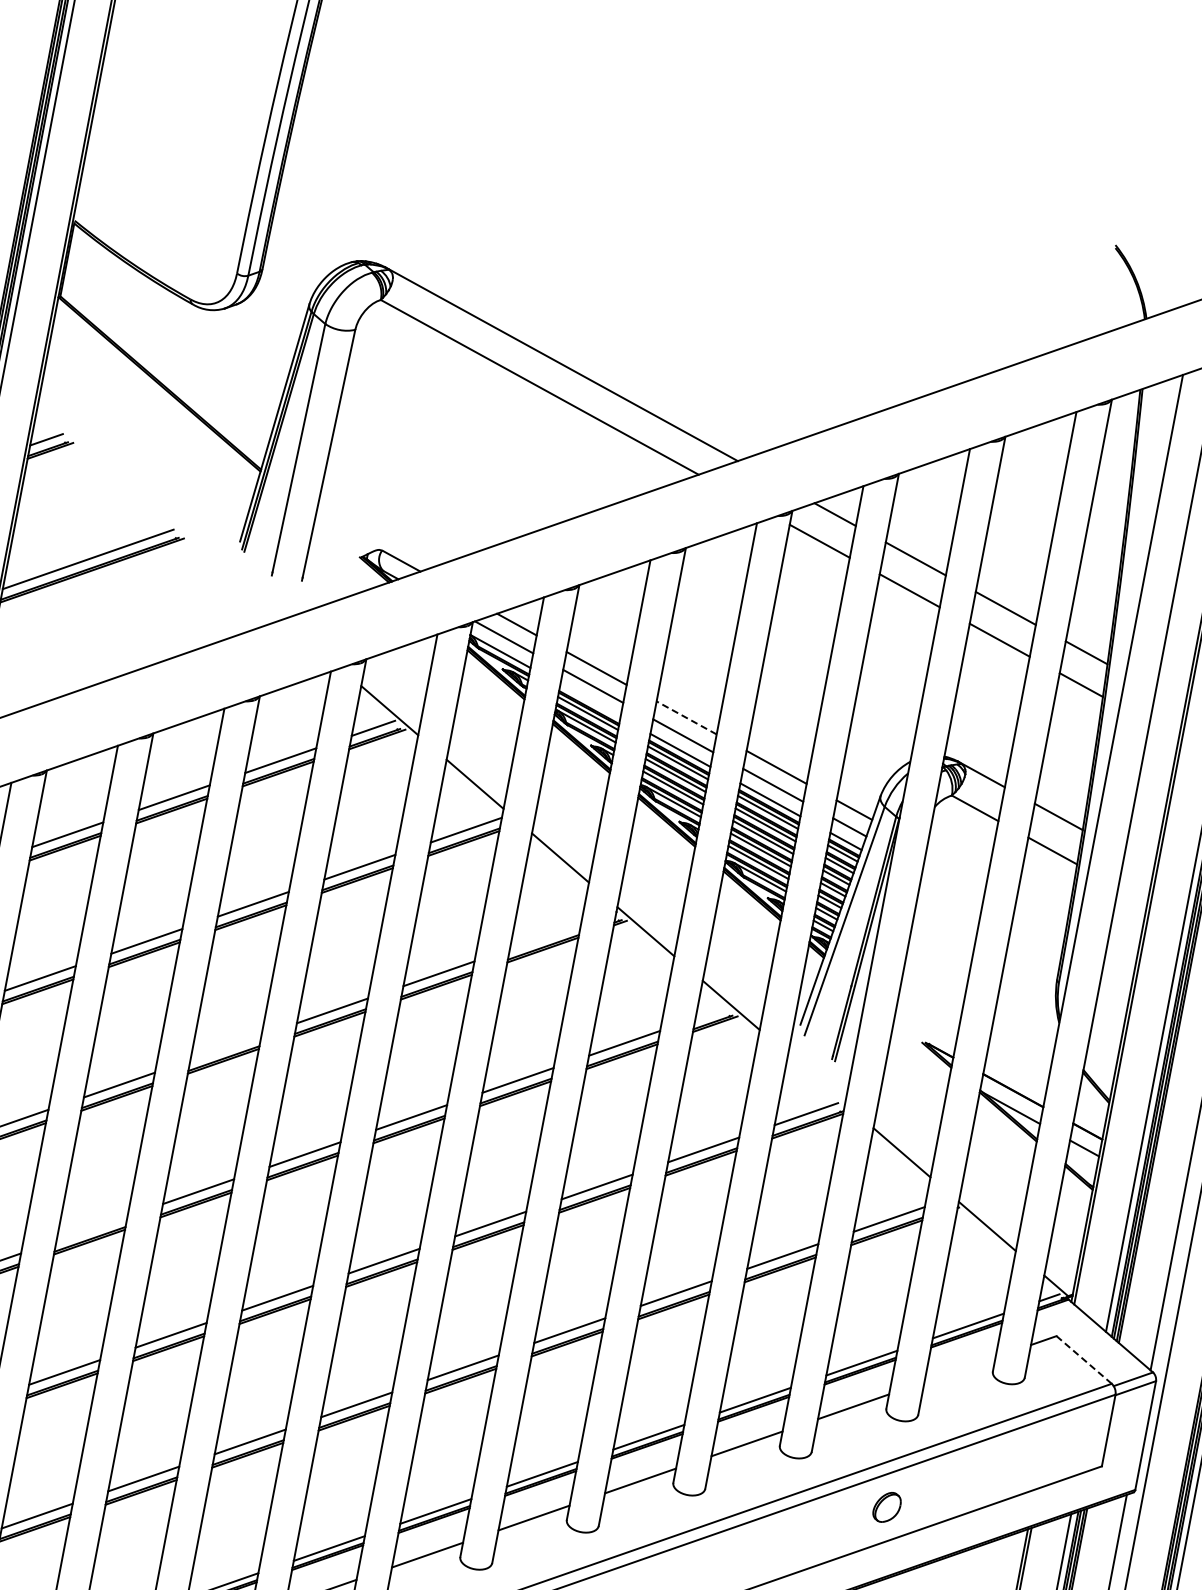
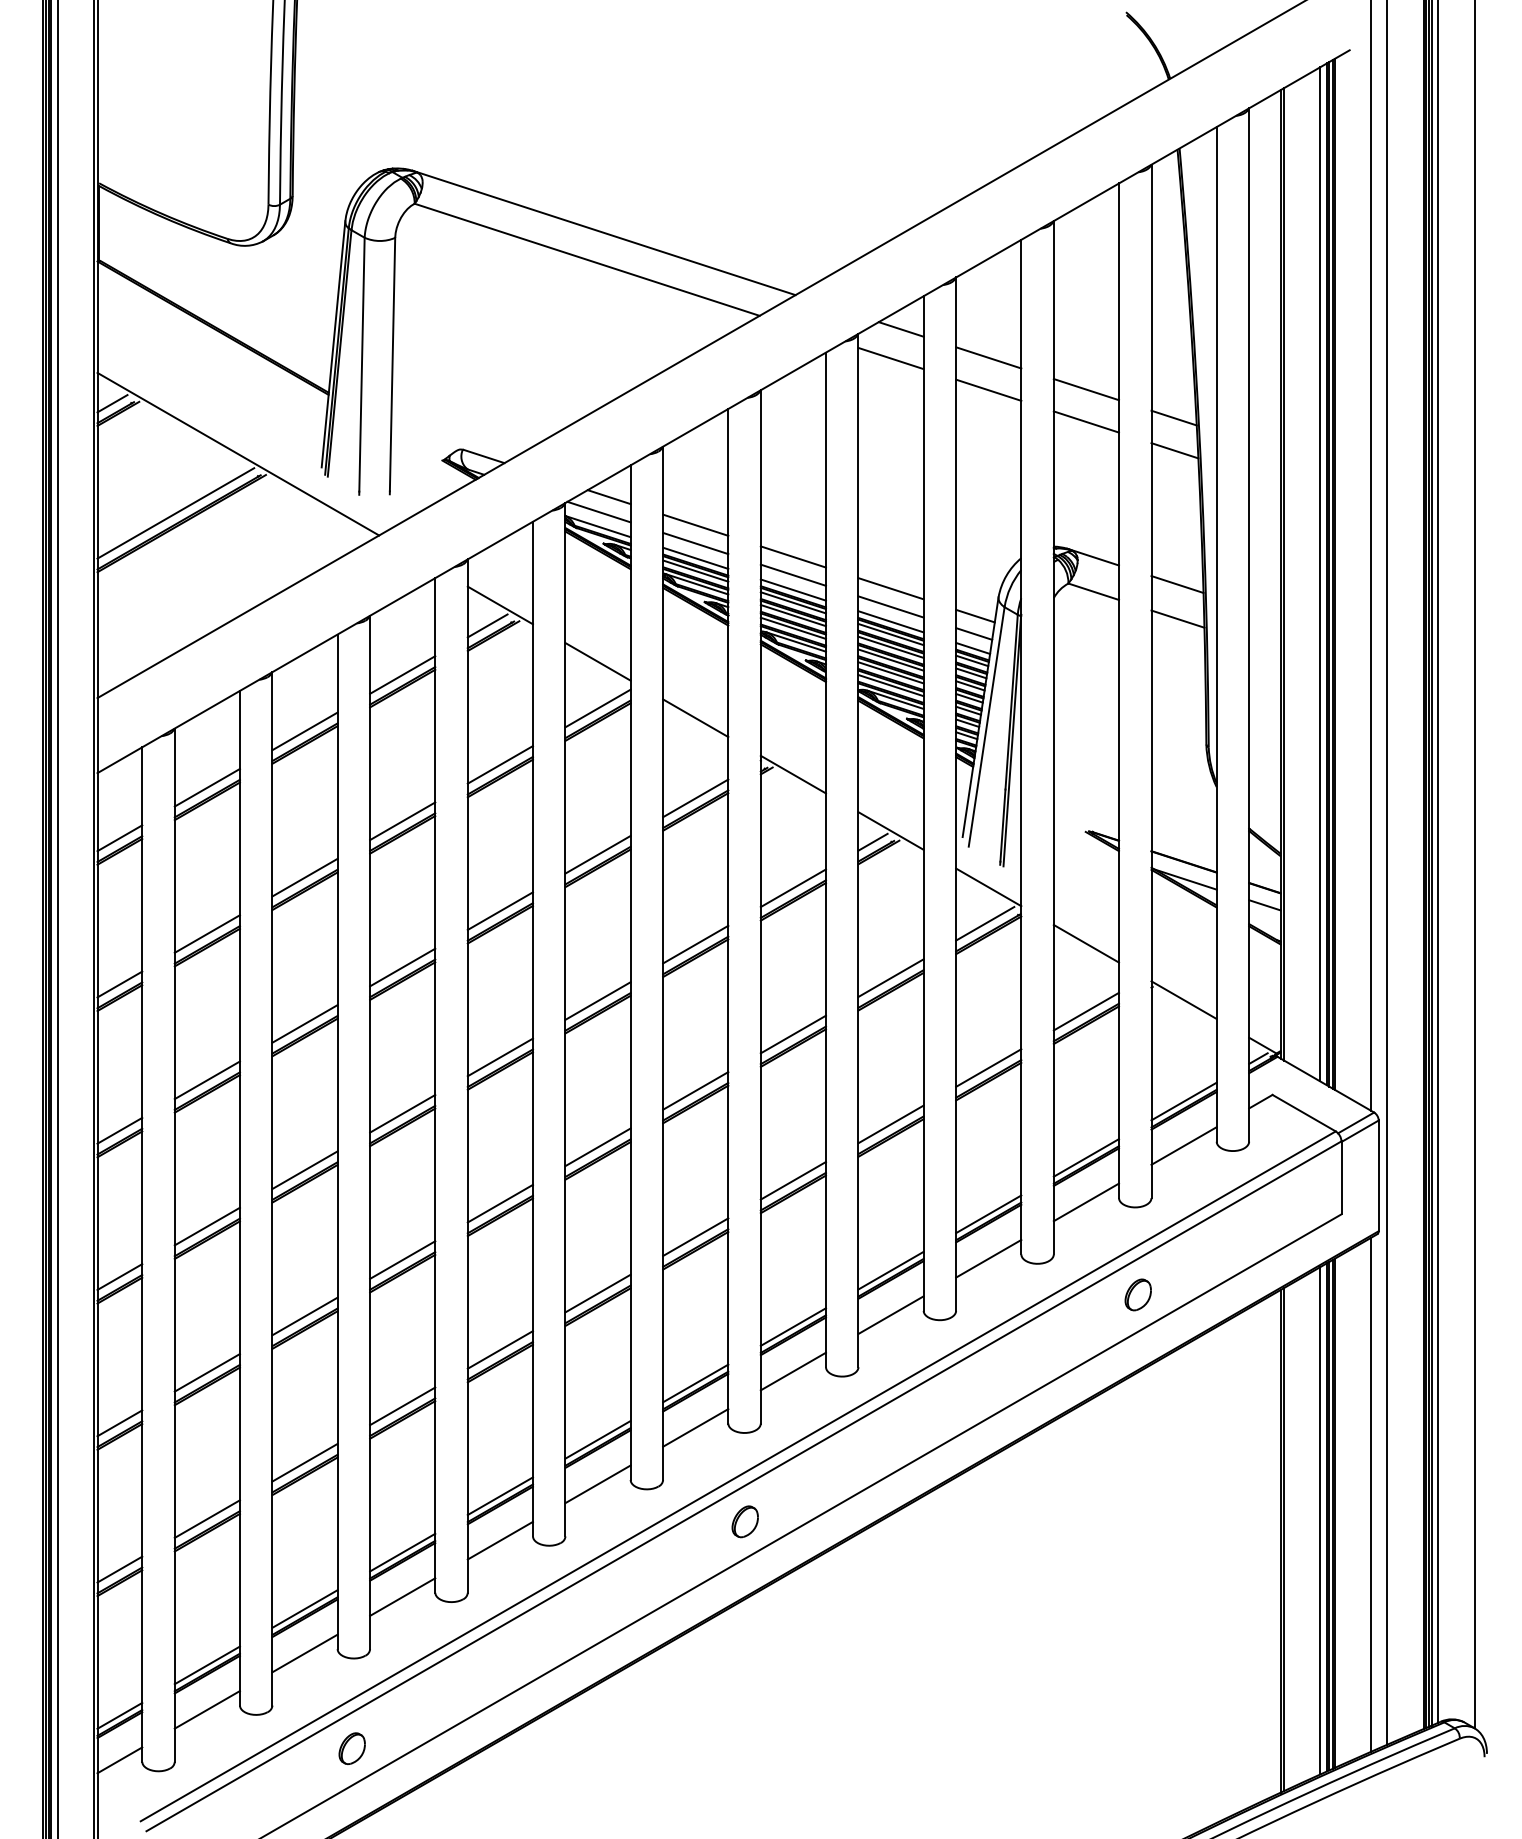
line: (160, 512) -> (238, 453), added
line: (590, 700) -> (695, 557), added
line: (685, 717) -> (792, 556), dashed -> solid
line: (545, 936) -> (695, 798), added
line: (711, 1012) -> (872, 841), added
line: (225, 1047) -> (402, 967), added
line: (816, 1079) -> (988, 887), added
line: (91, 1227) -> (304, 1169), added
line: (1083, 1359) -> (1303, 1112), dashed -> solid
line: (959, 1369) -> (1183, 1145), added

